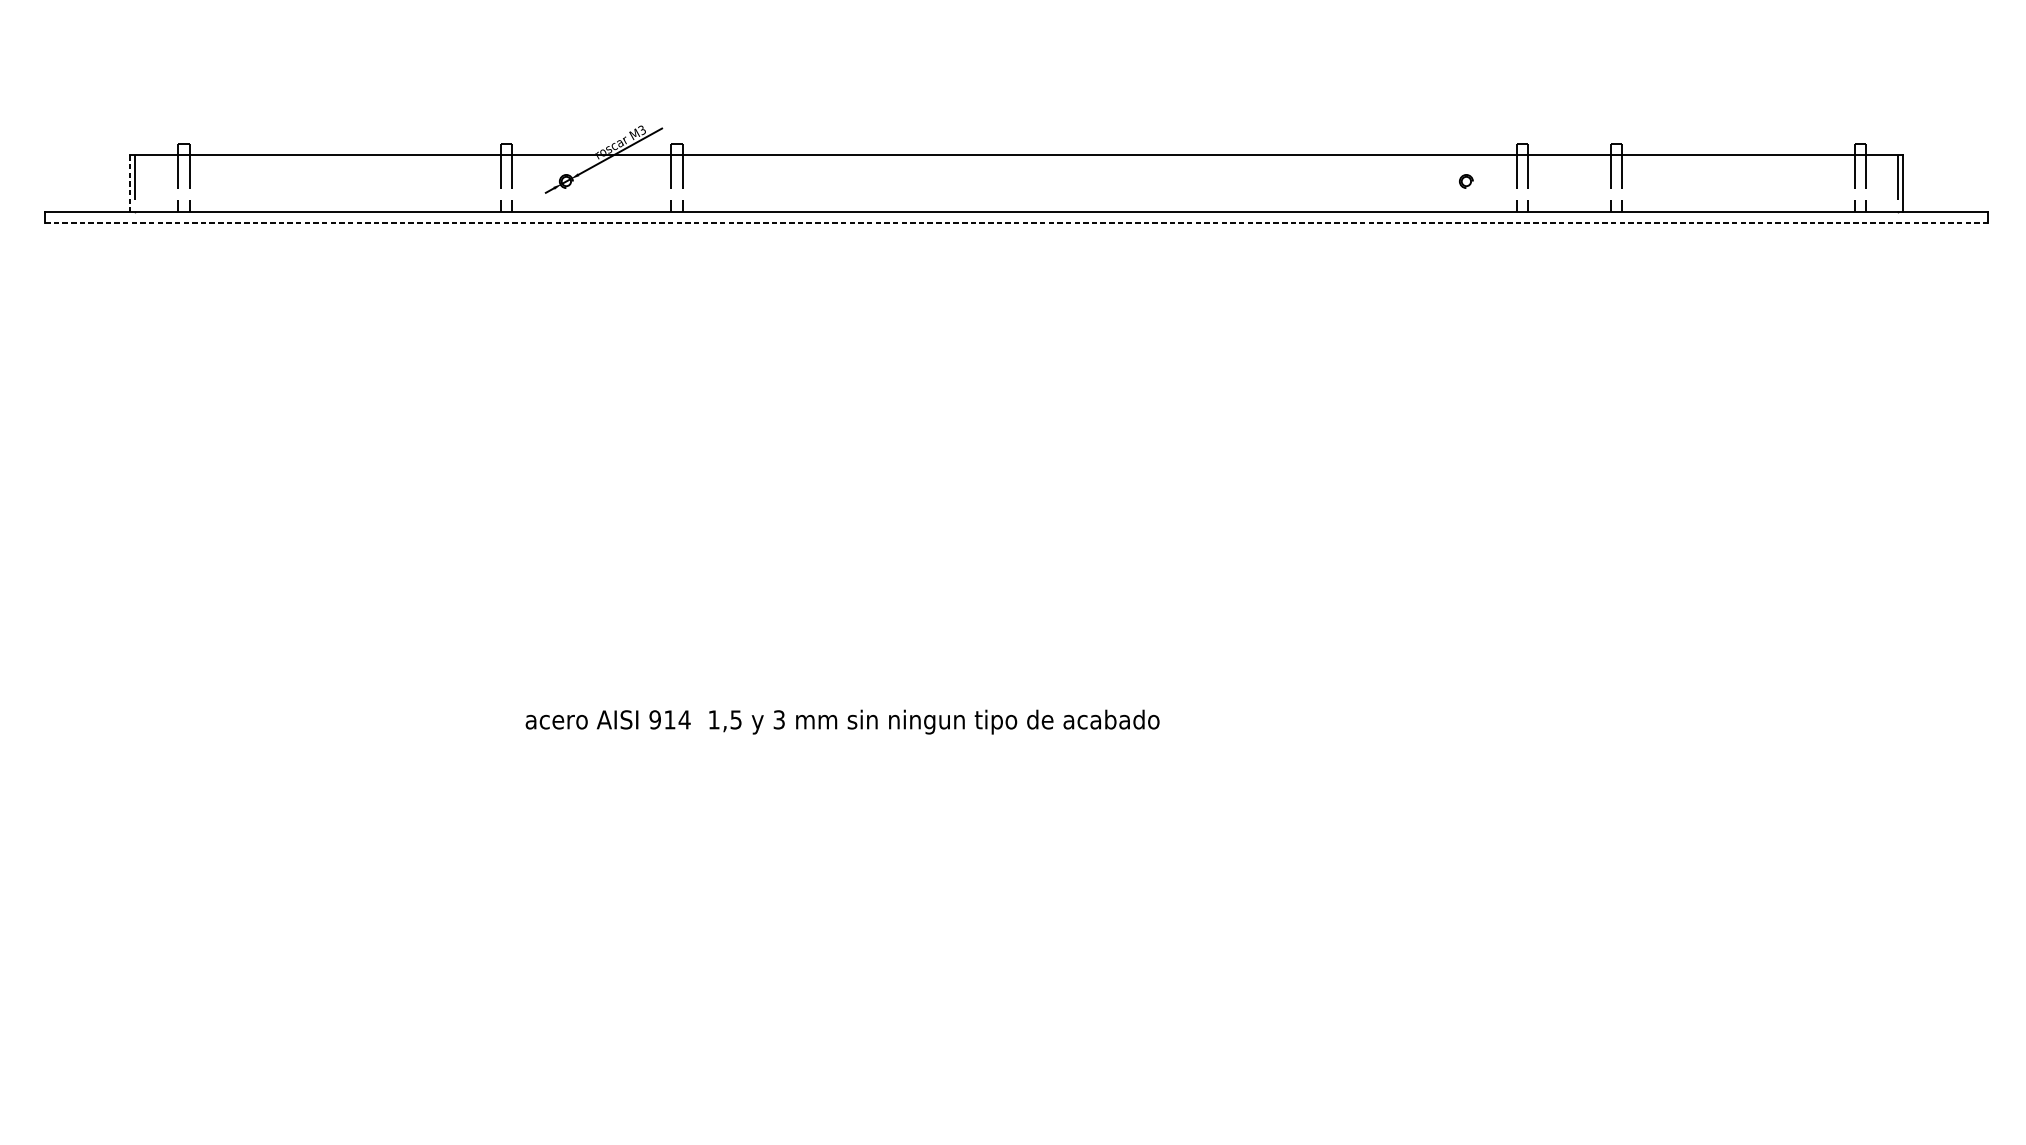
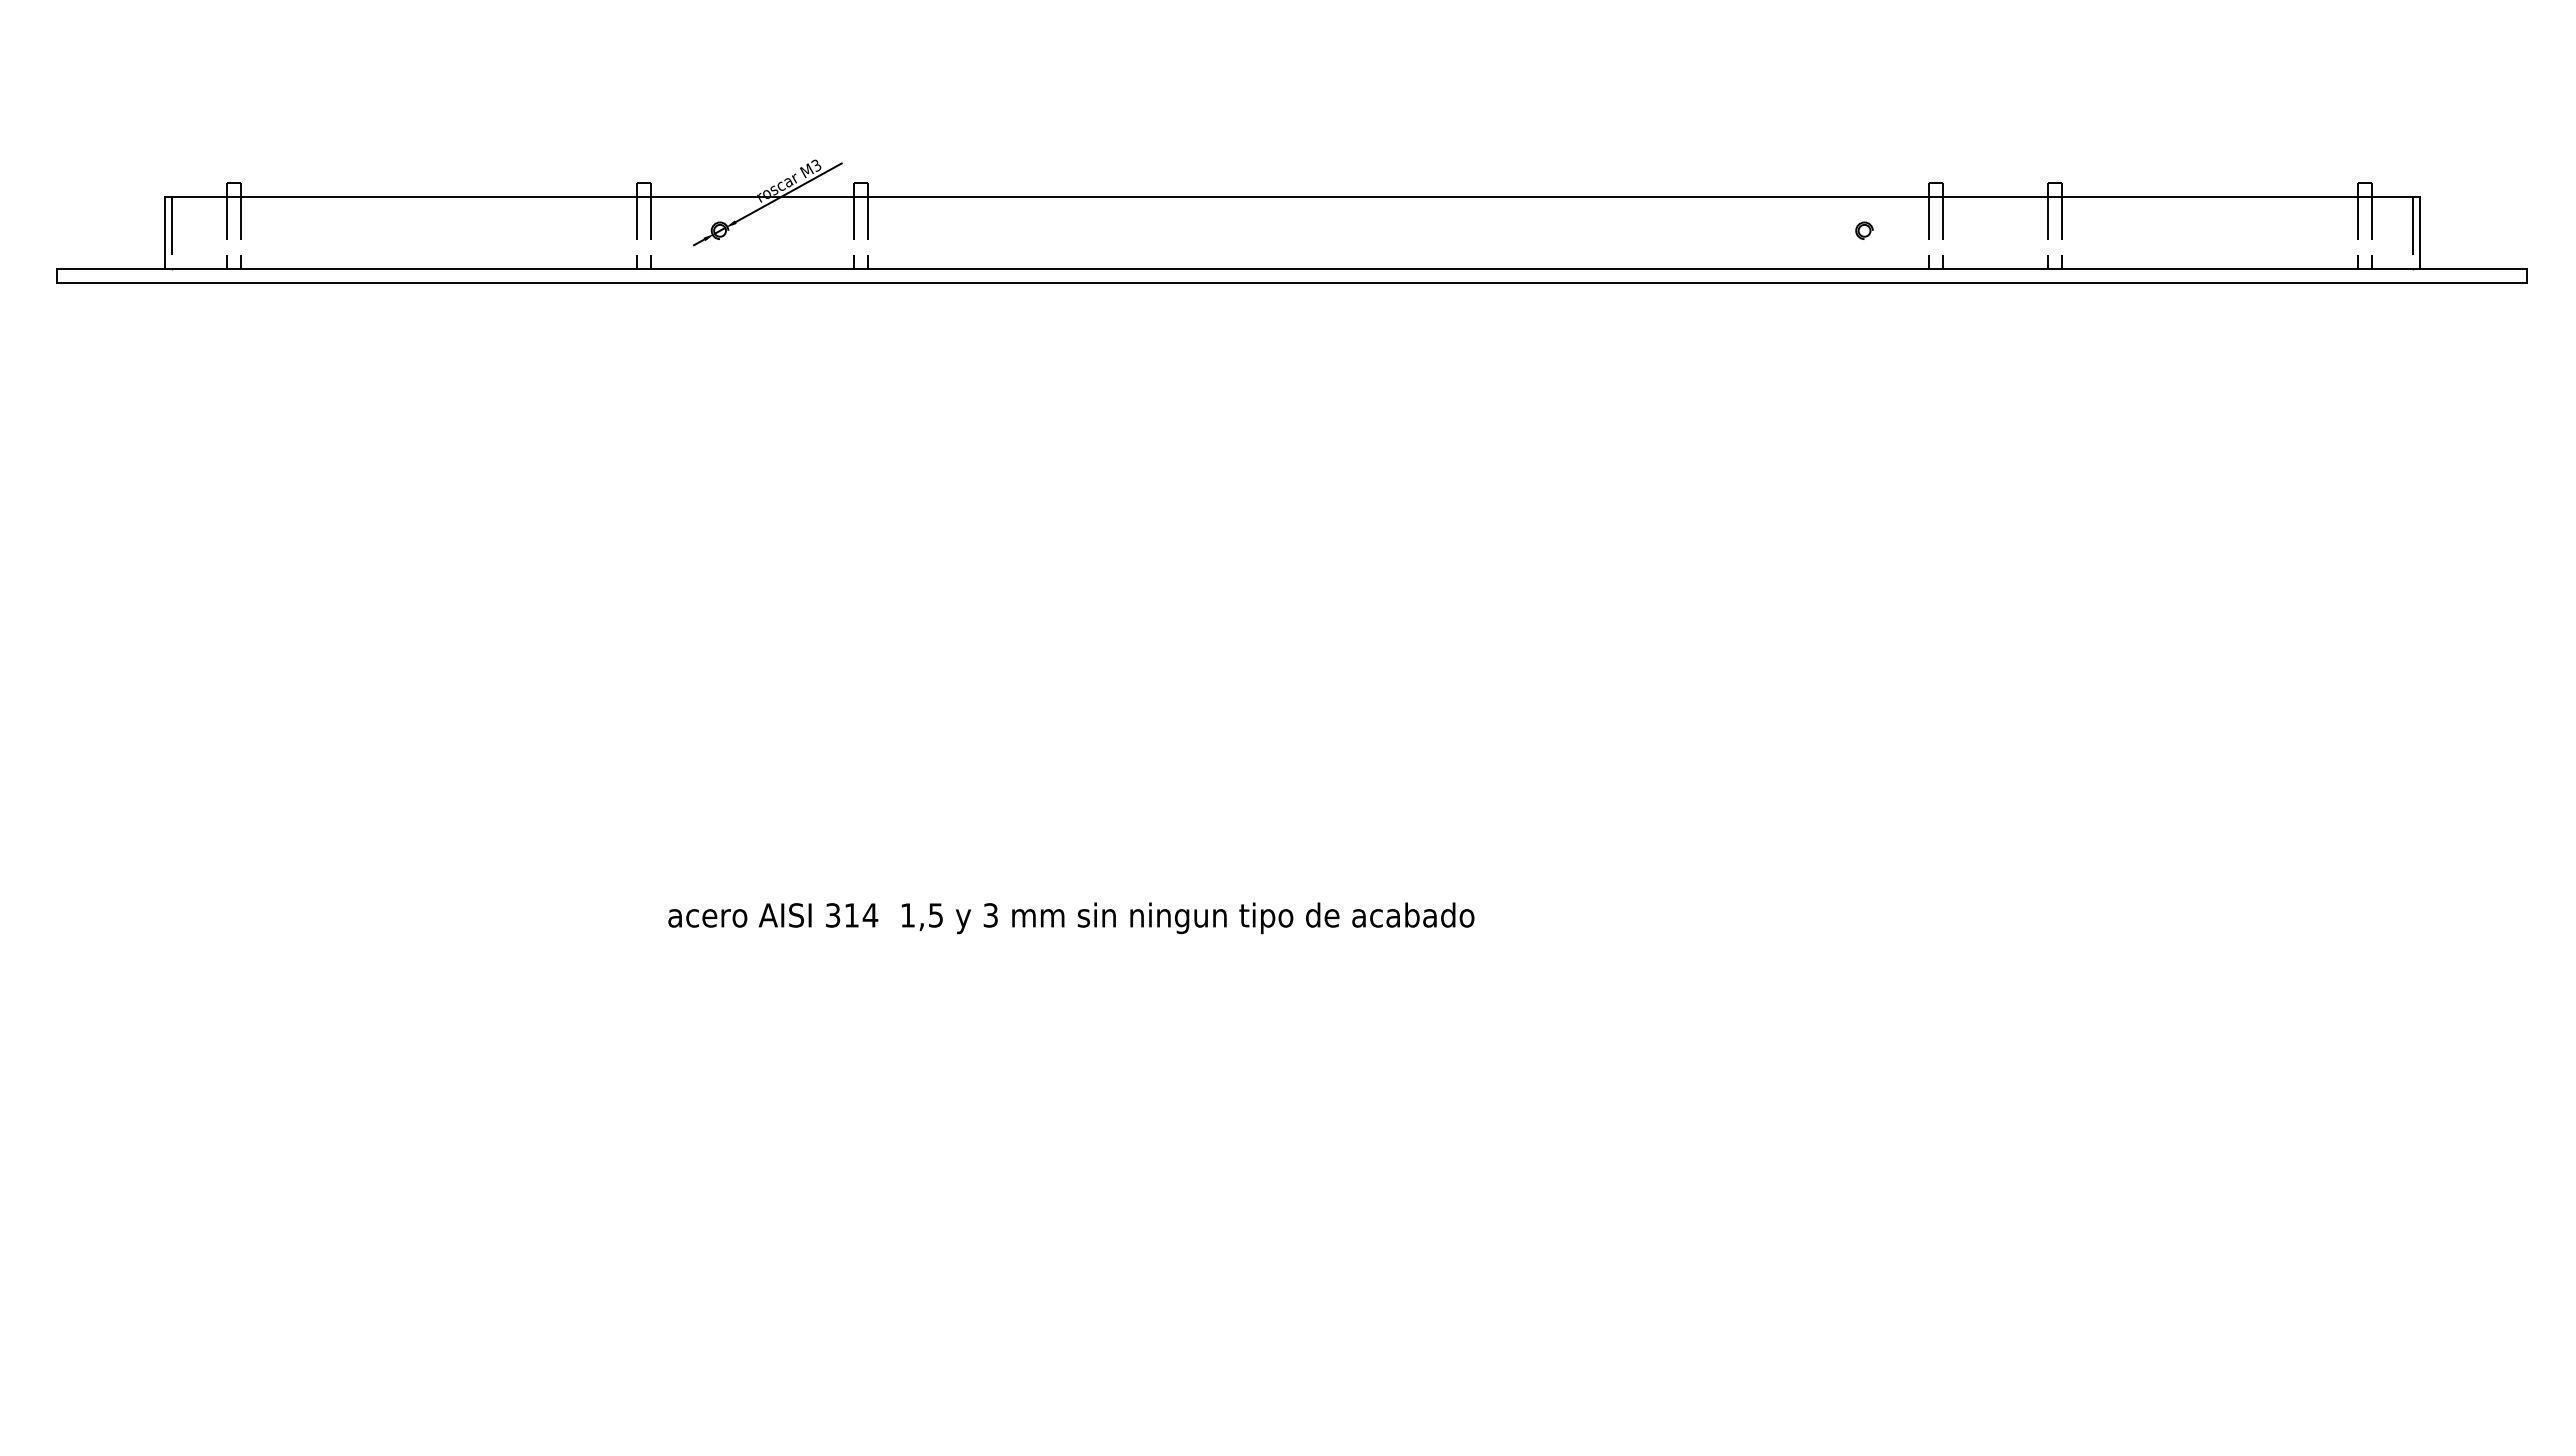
line: (129, 183) -> (164, 233), dashed -> solid
line: (1016, 222) -> (1292, 283), dashed -> solid
text: (654, 719) -> (832, 915), 914 -> 314

